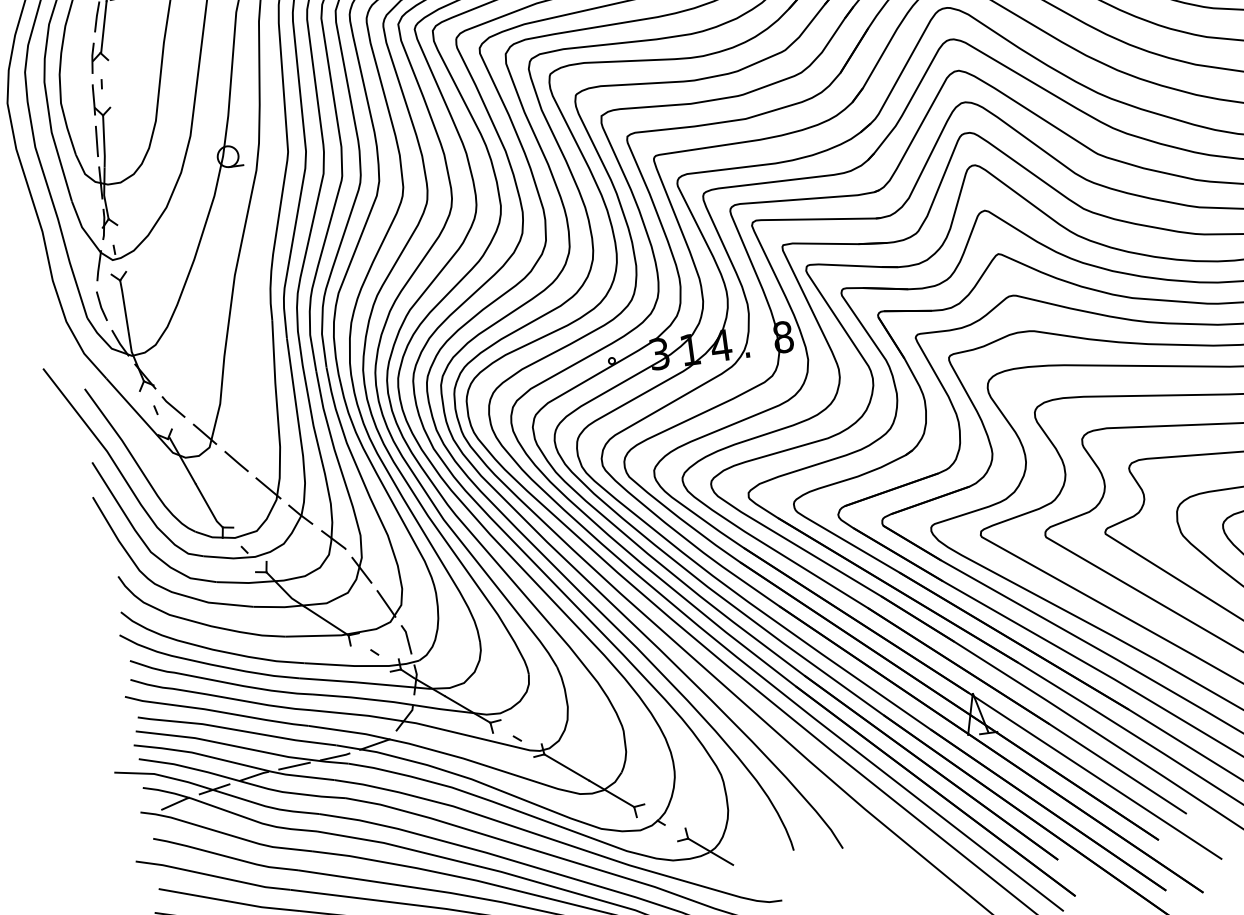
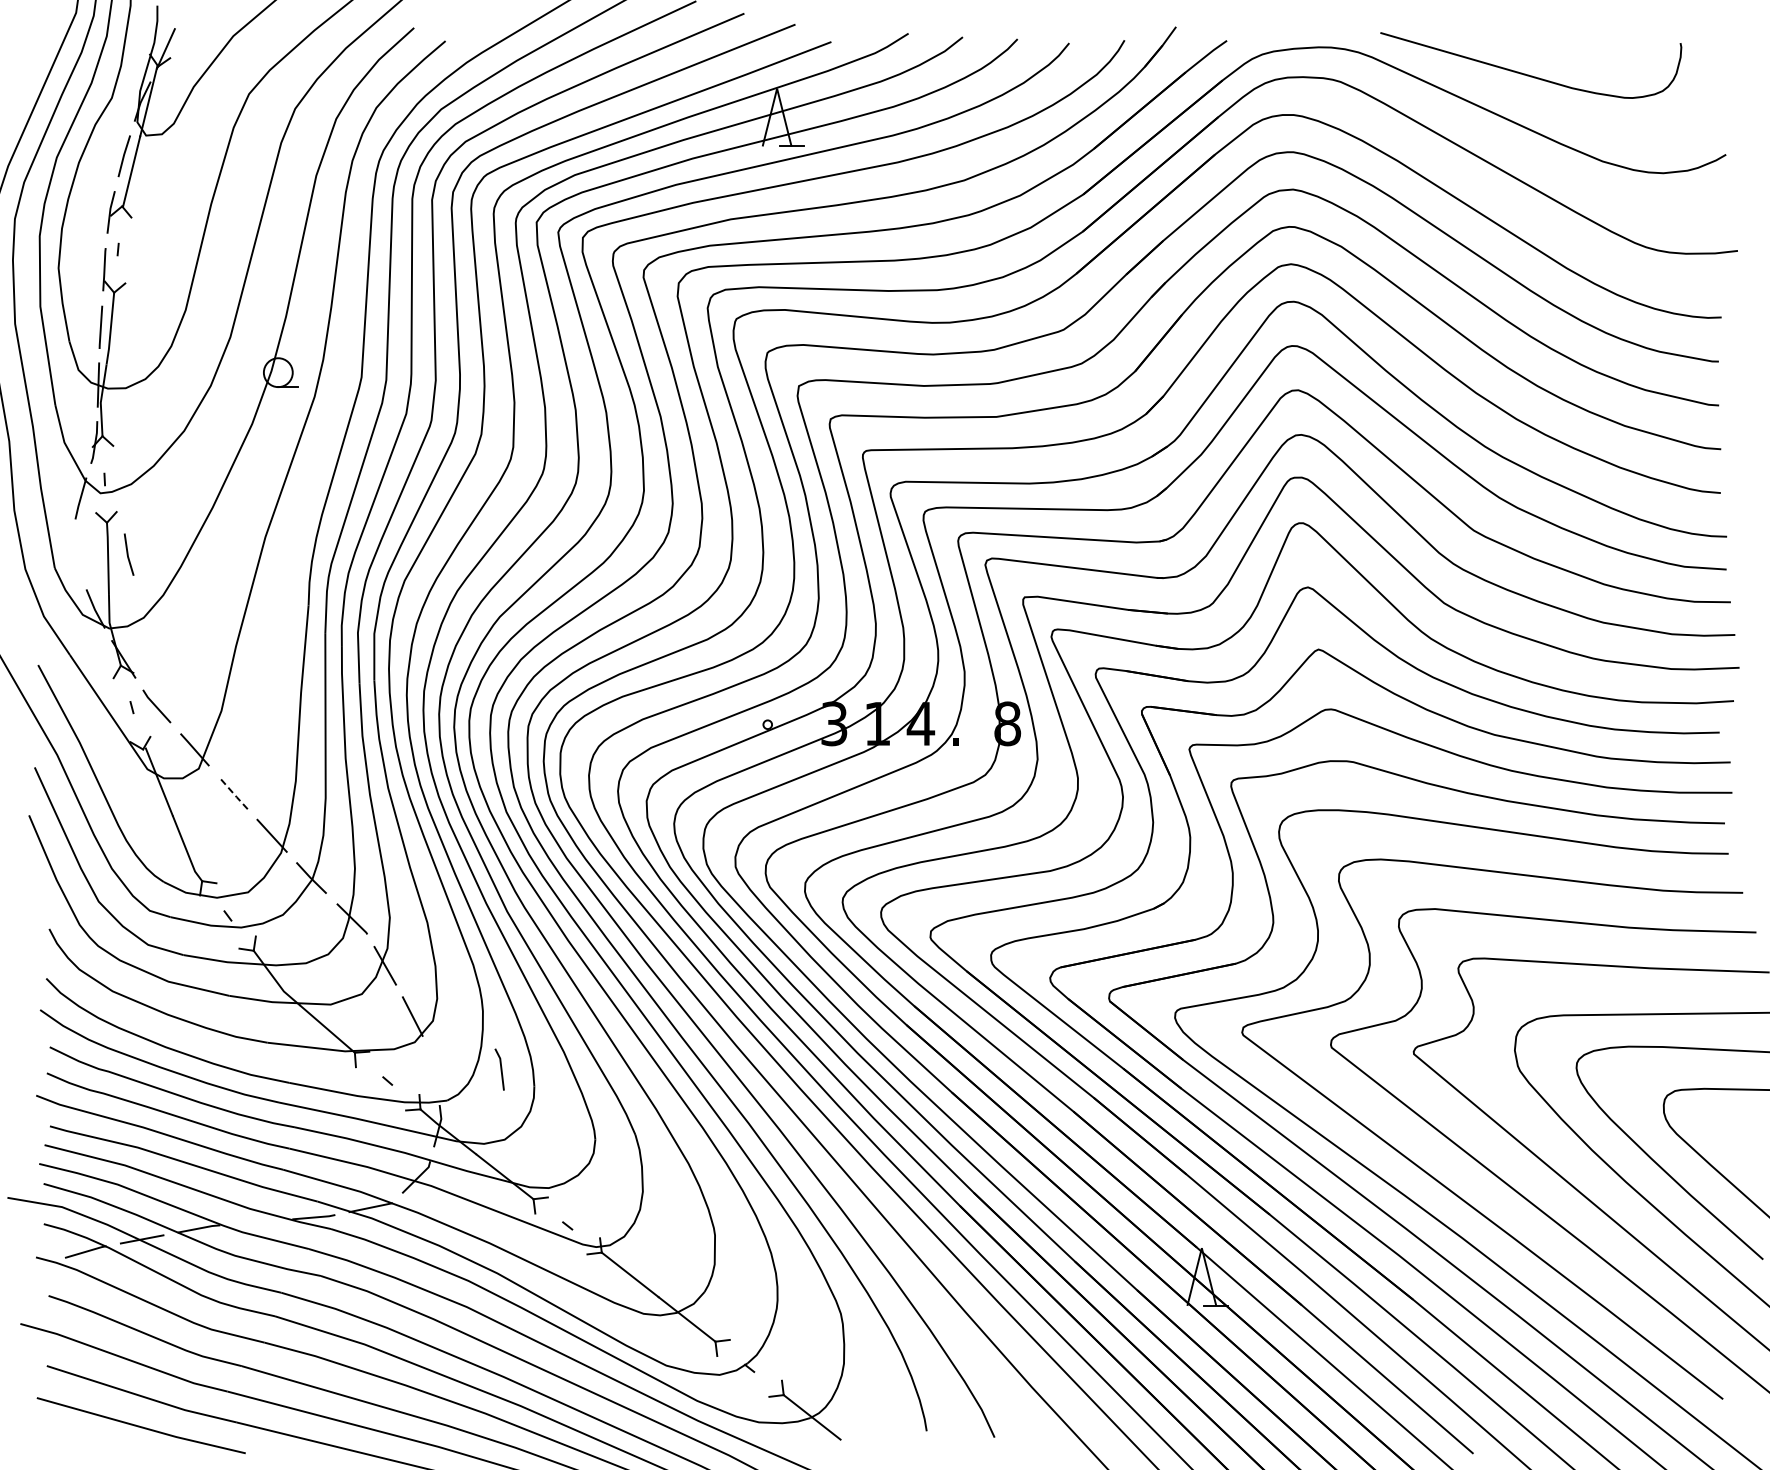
line: (101, 306) -> (128, 554), moved
line: (236, 461) -> (233, 793), solid -> dashed
line: (407, 639) -> (500, 1069), moved
line: (293, 766) -> (255, 1222), removed

